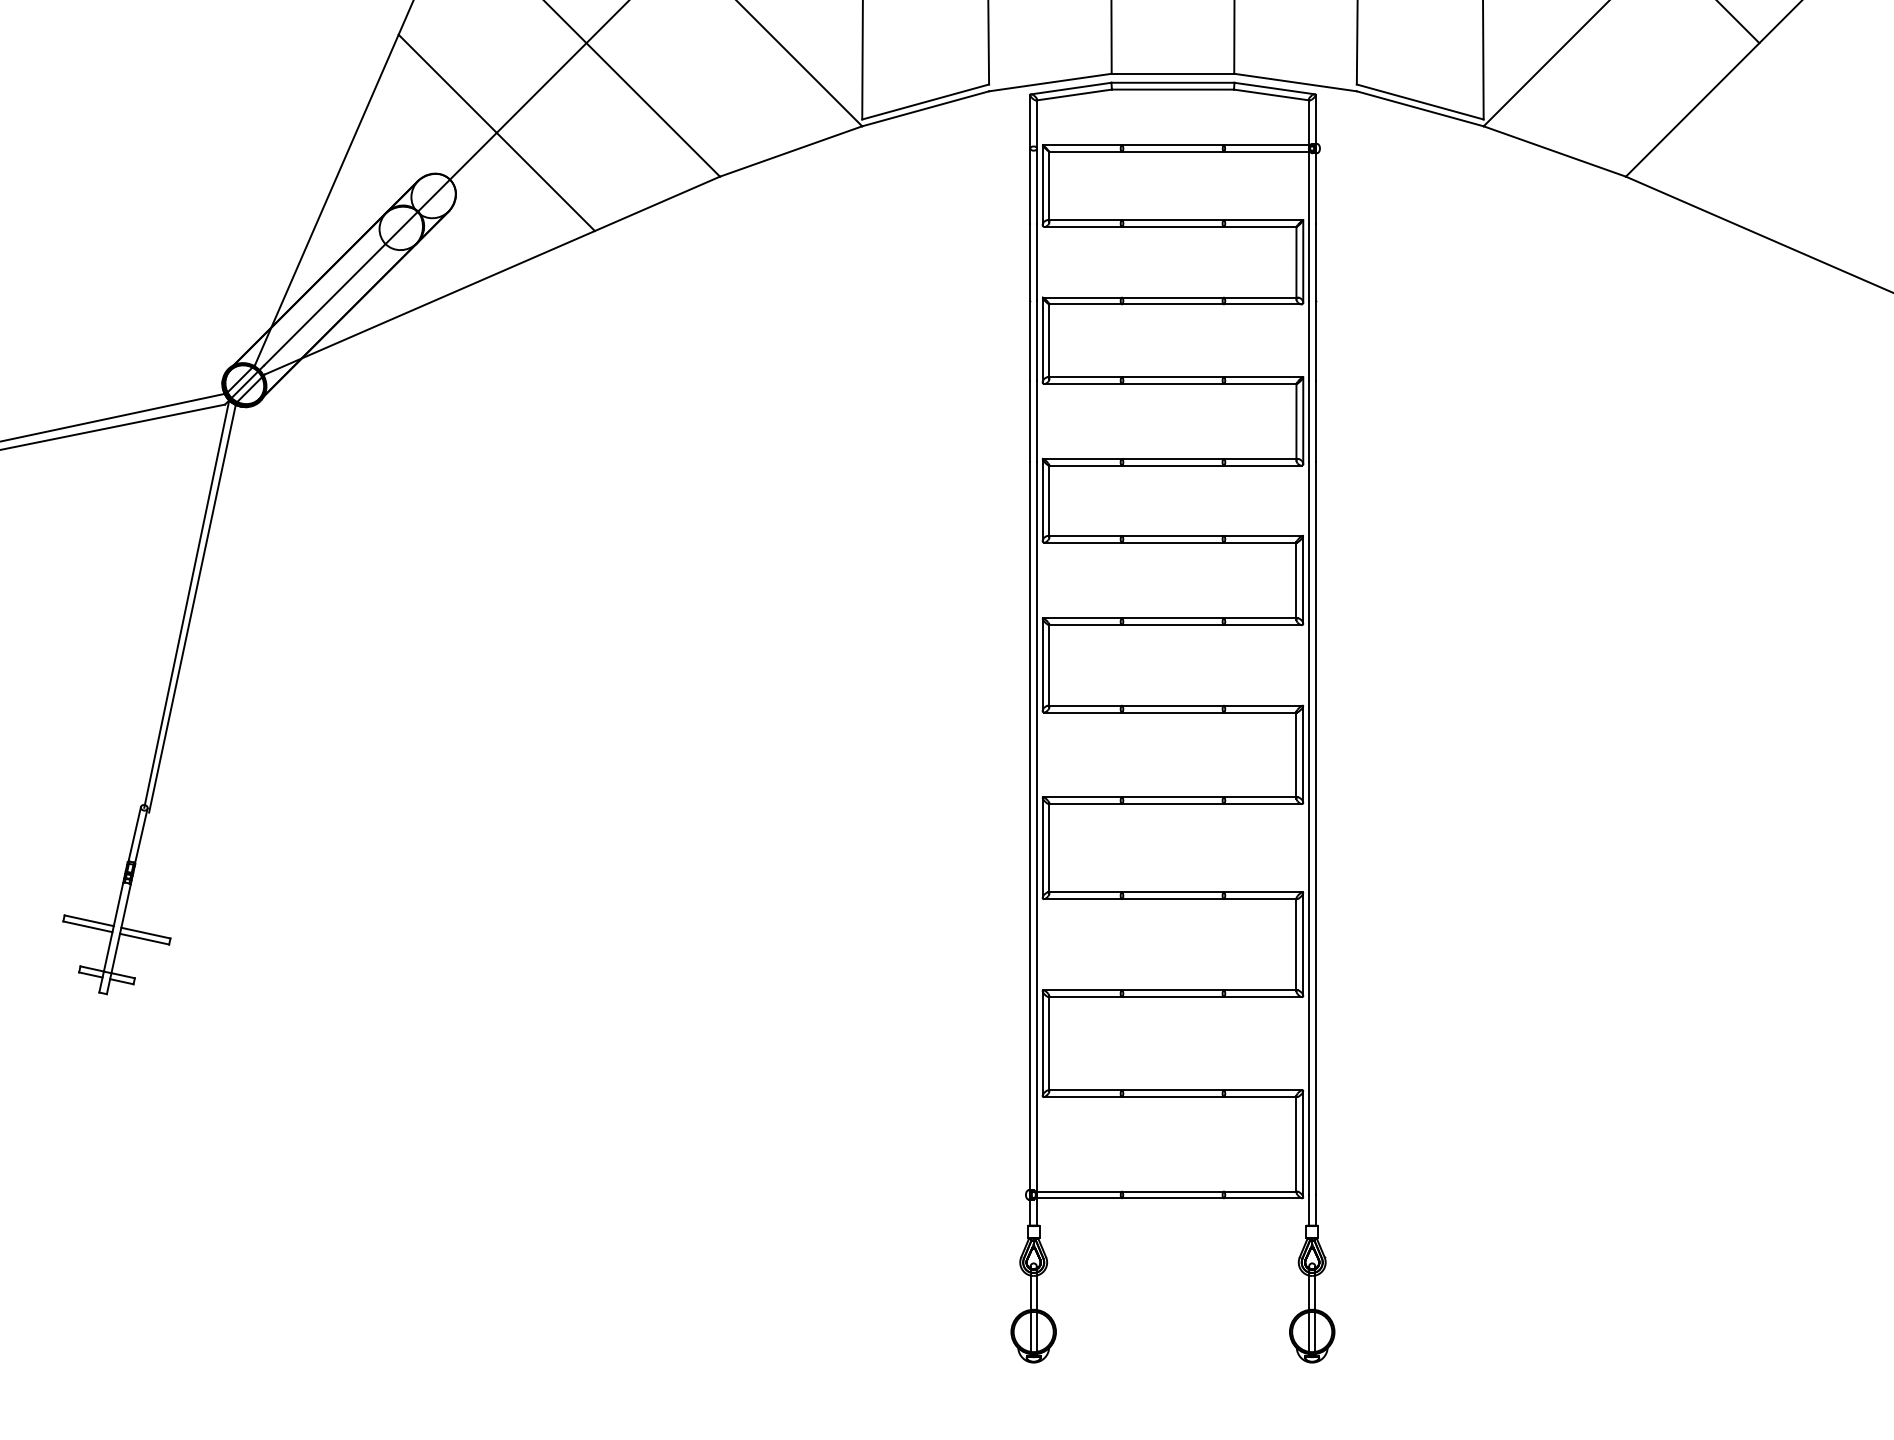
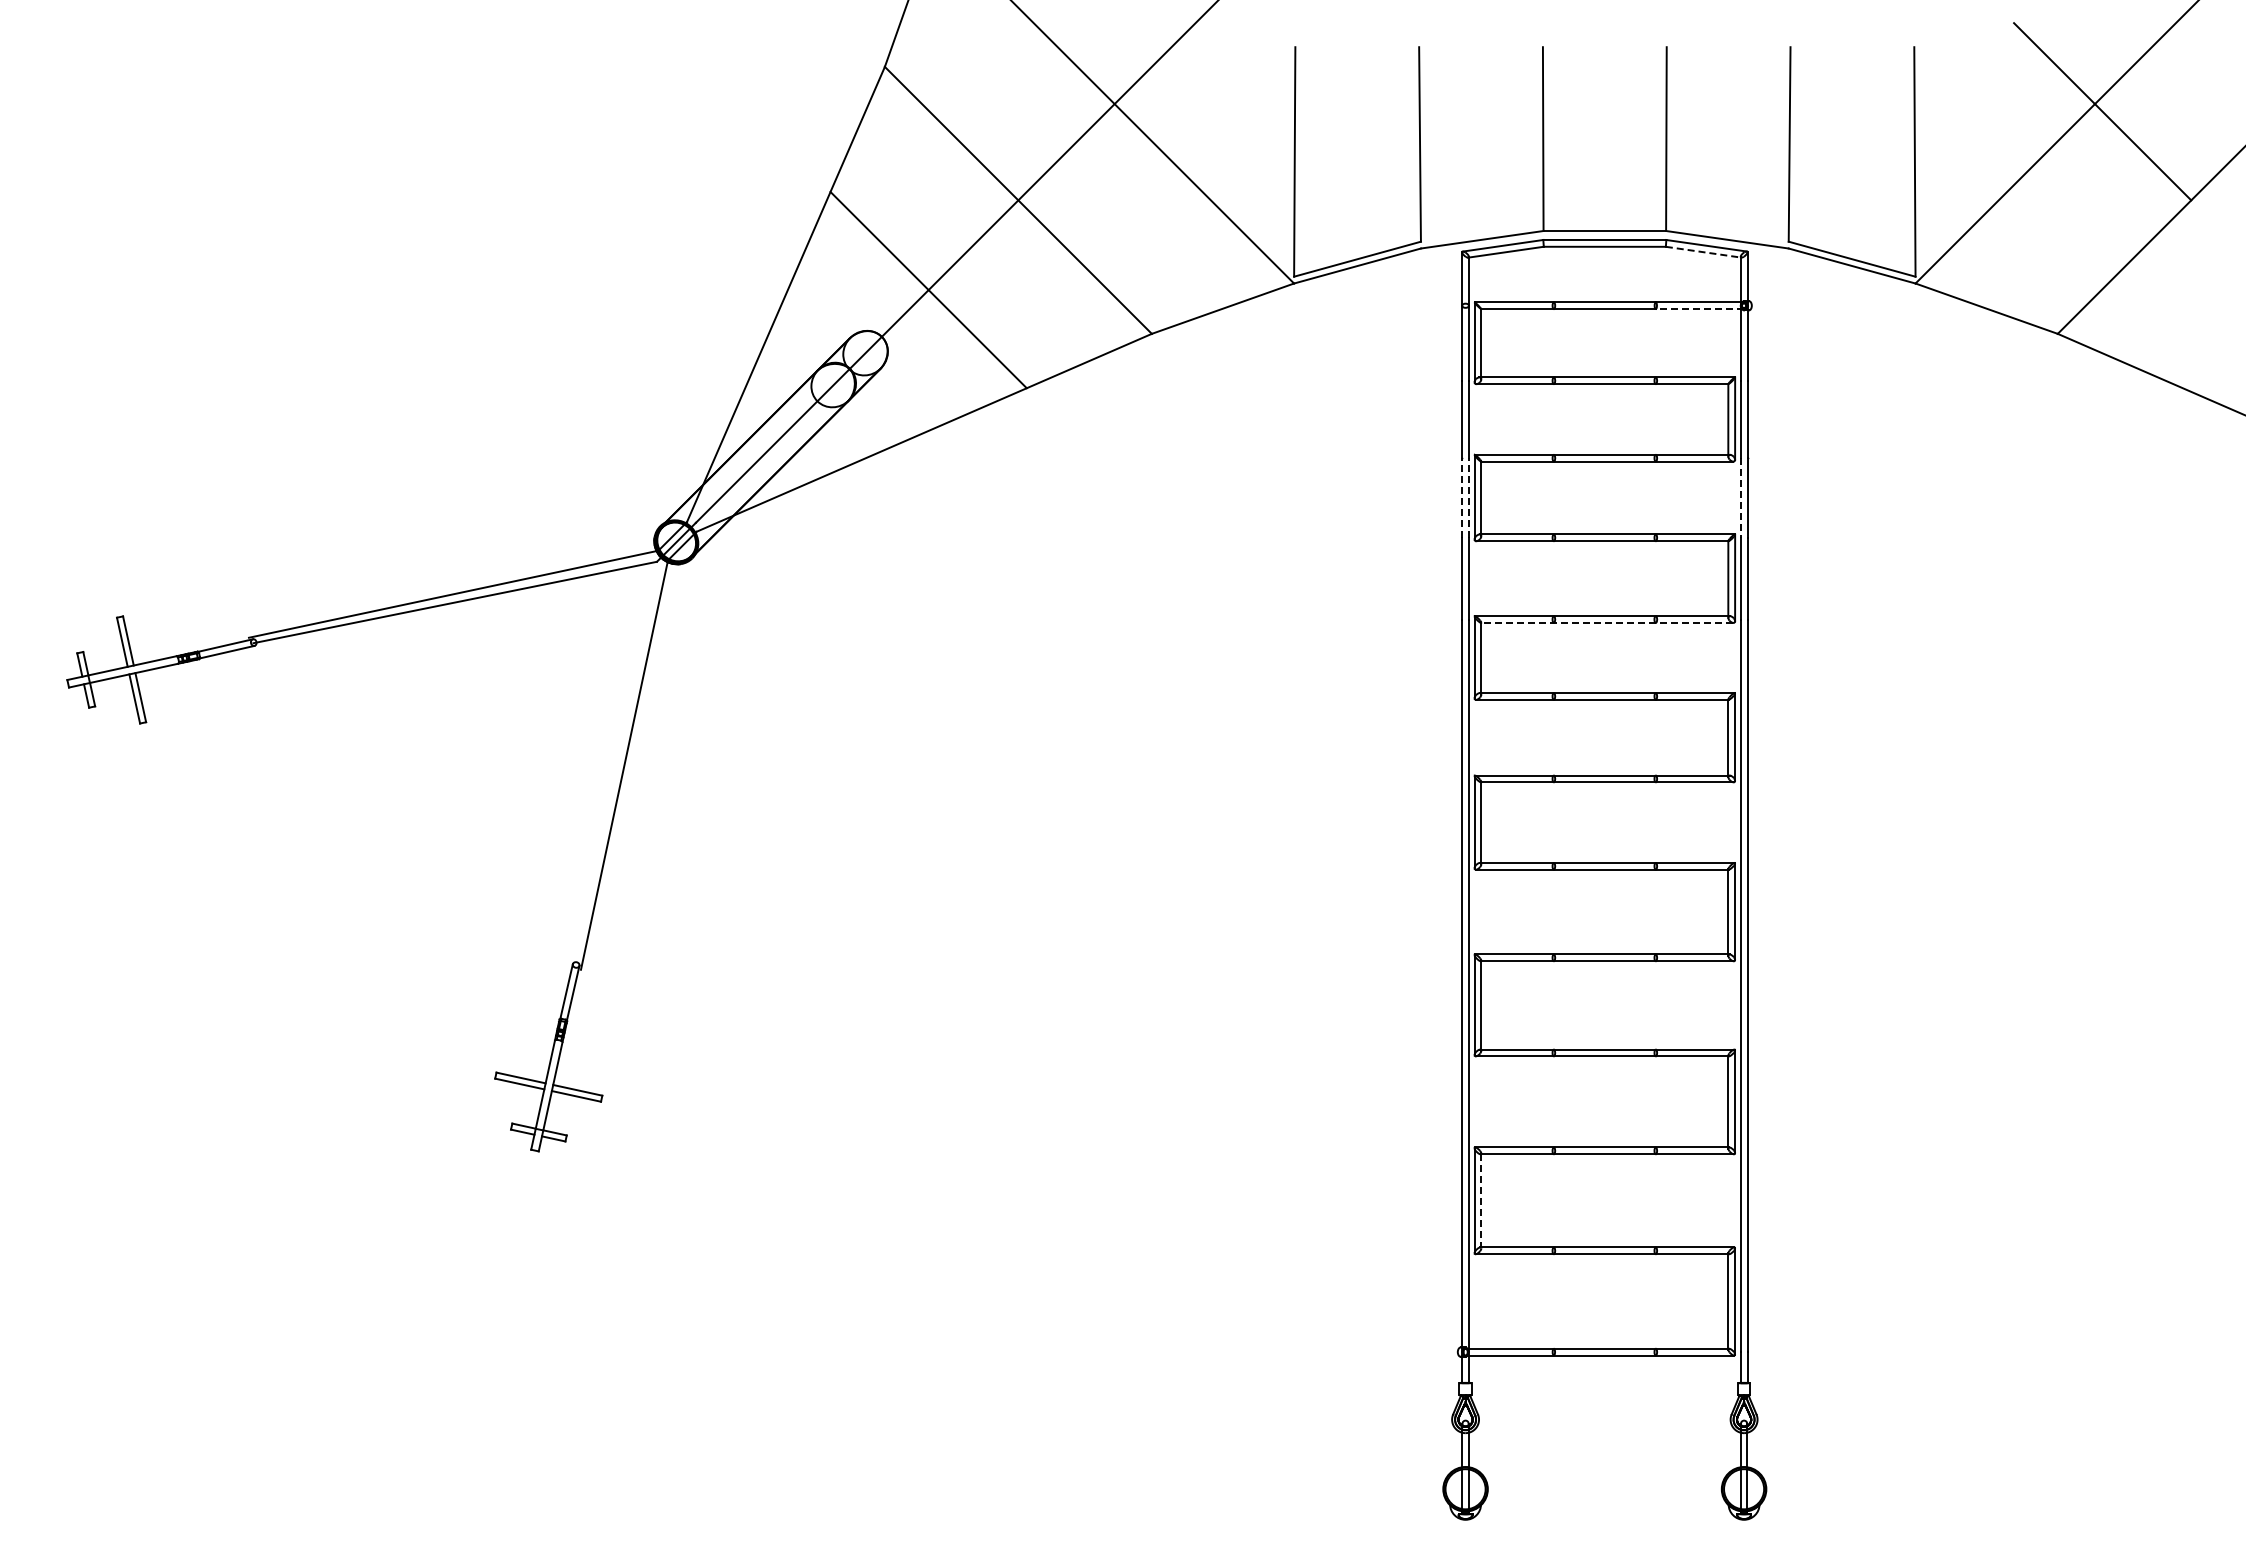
line: (1272, 95) -> (1704, 252), solid -> dashed
line: (1267, 152) -> (1699, 309), solid -> dashed
line: (1030, 341) -> (1462, 498), solid -> dashed
line: (1036, 341) -> (1468, 498), solid -> dashed
line: (1308, 341) -> (1740, 498), solid -> dashed
line: (1174, 465) -> (1606, 622), solid -> dashed
line: (186, 604) -> (618, 761), removed
line: (1049, 1044) -> (1481, 1201), solid -> dashed

